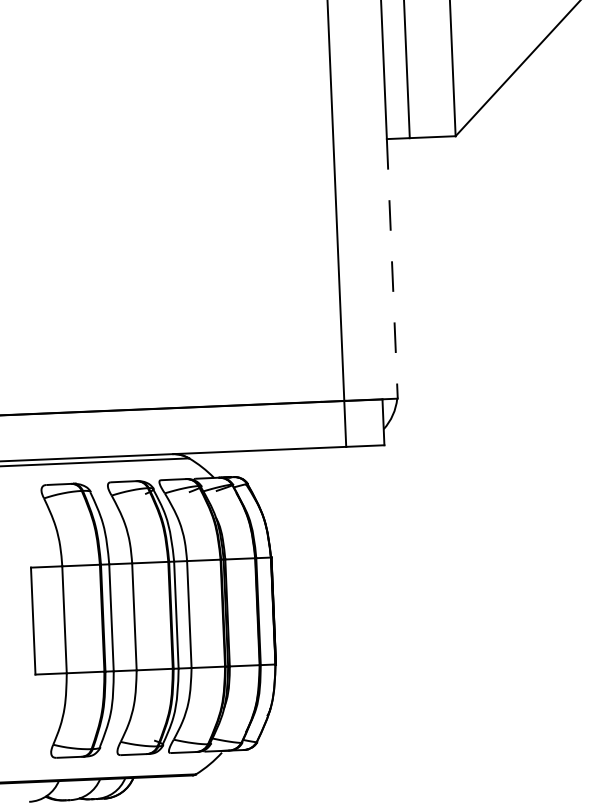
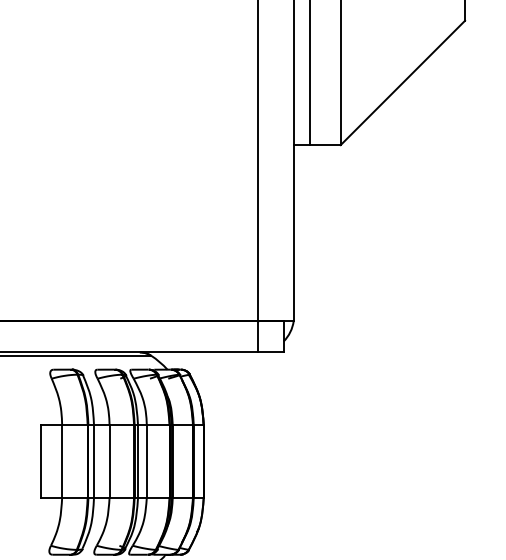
line: (392, 269) -> (294, 233), dashed -> solid

